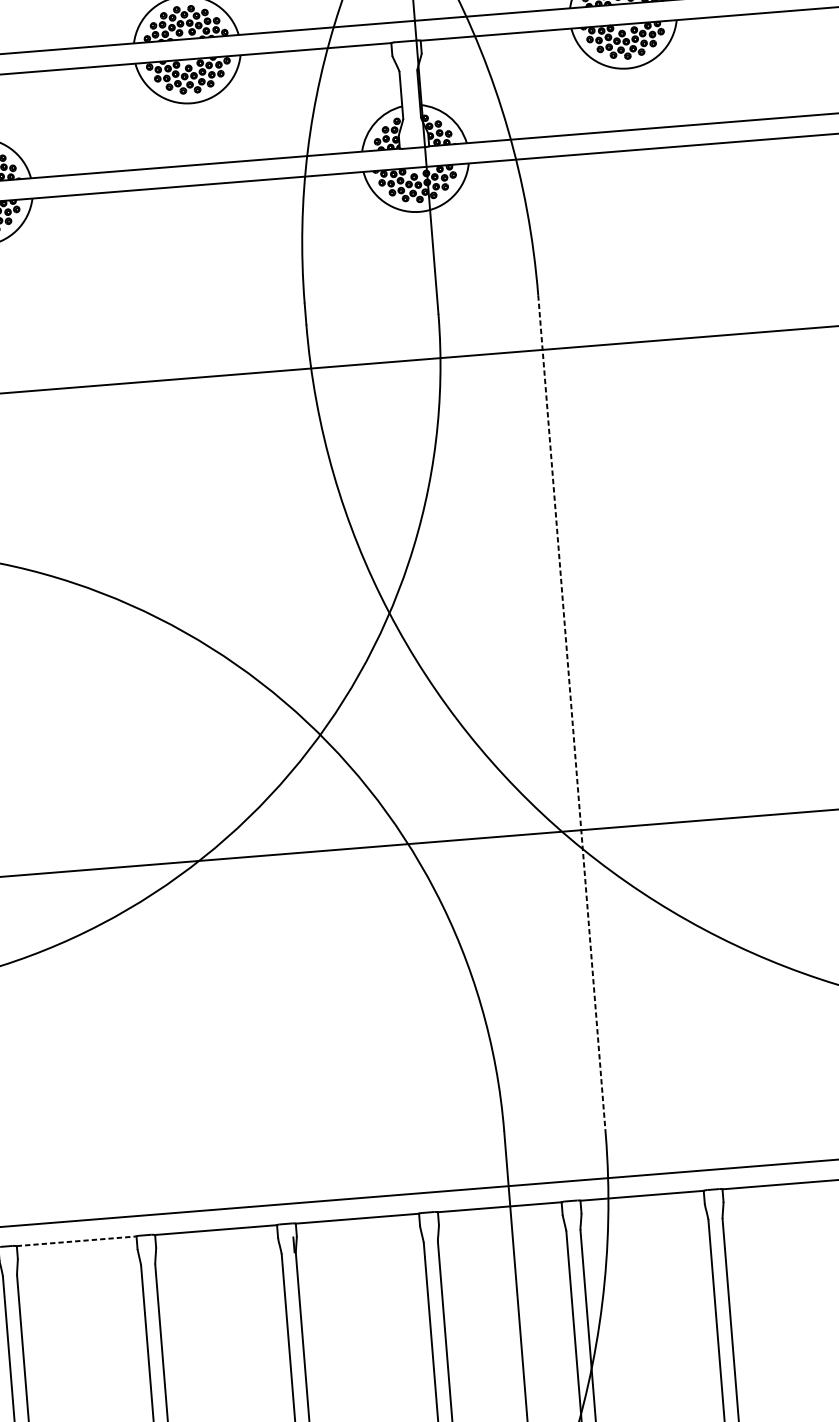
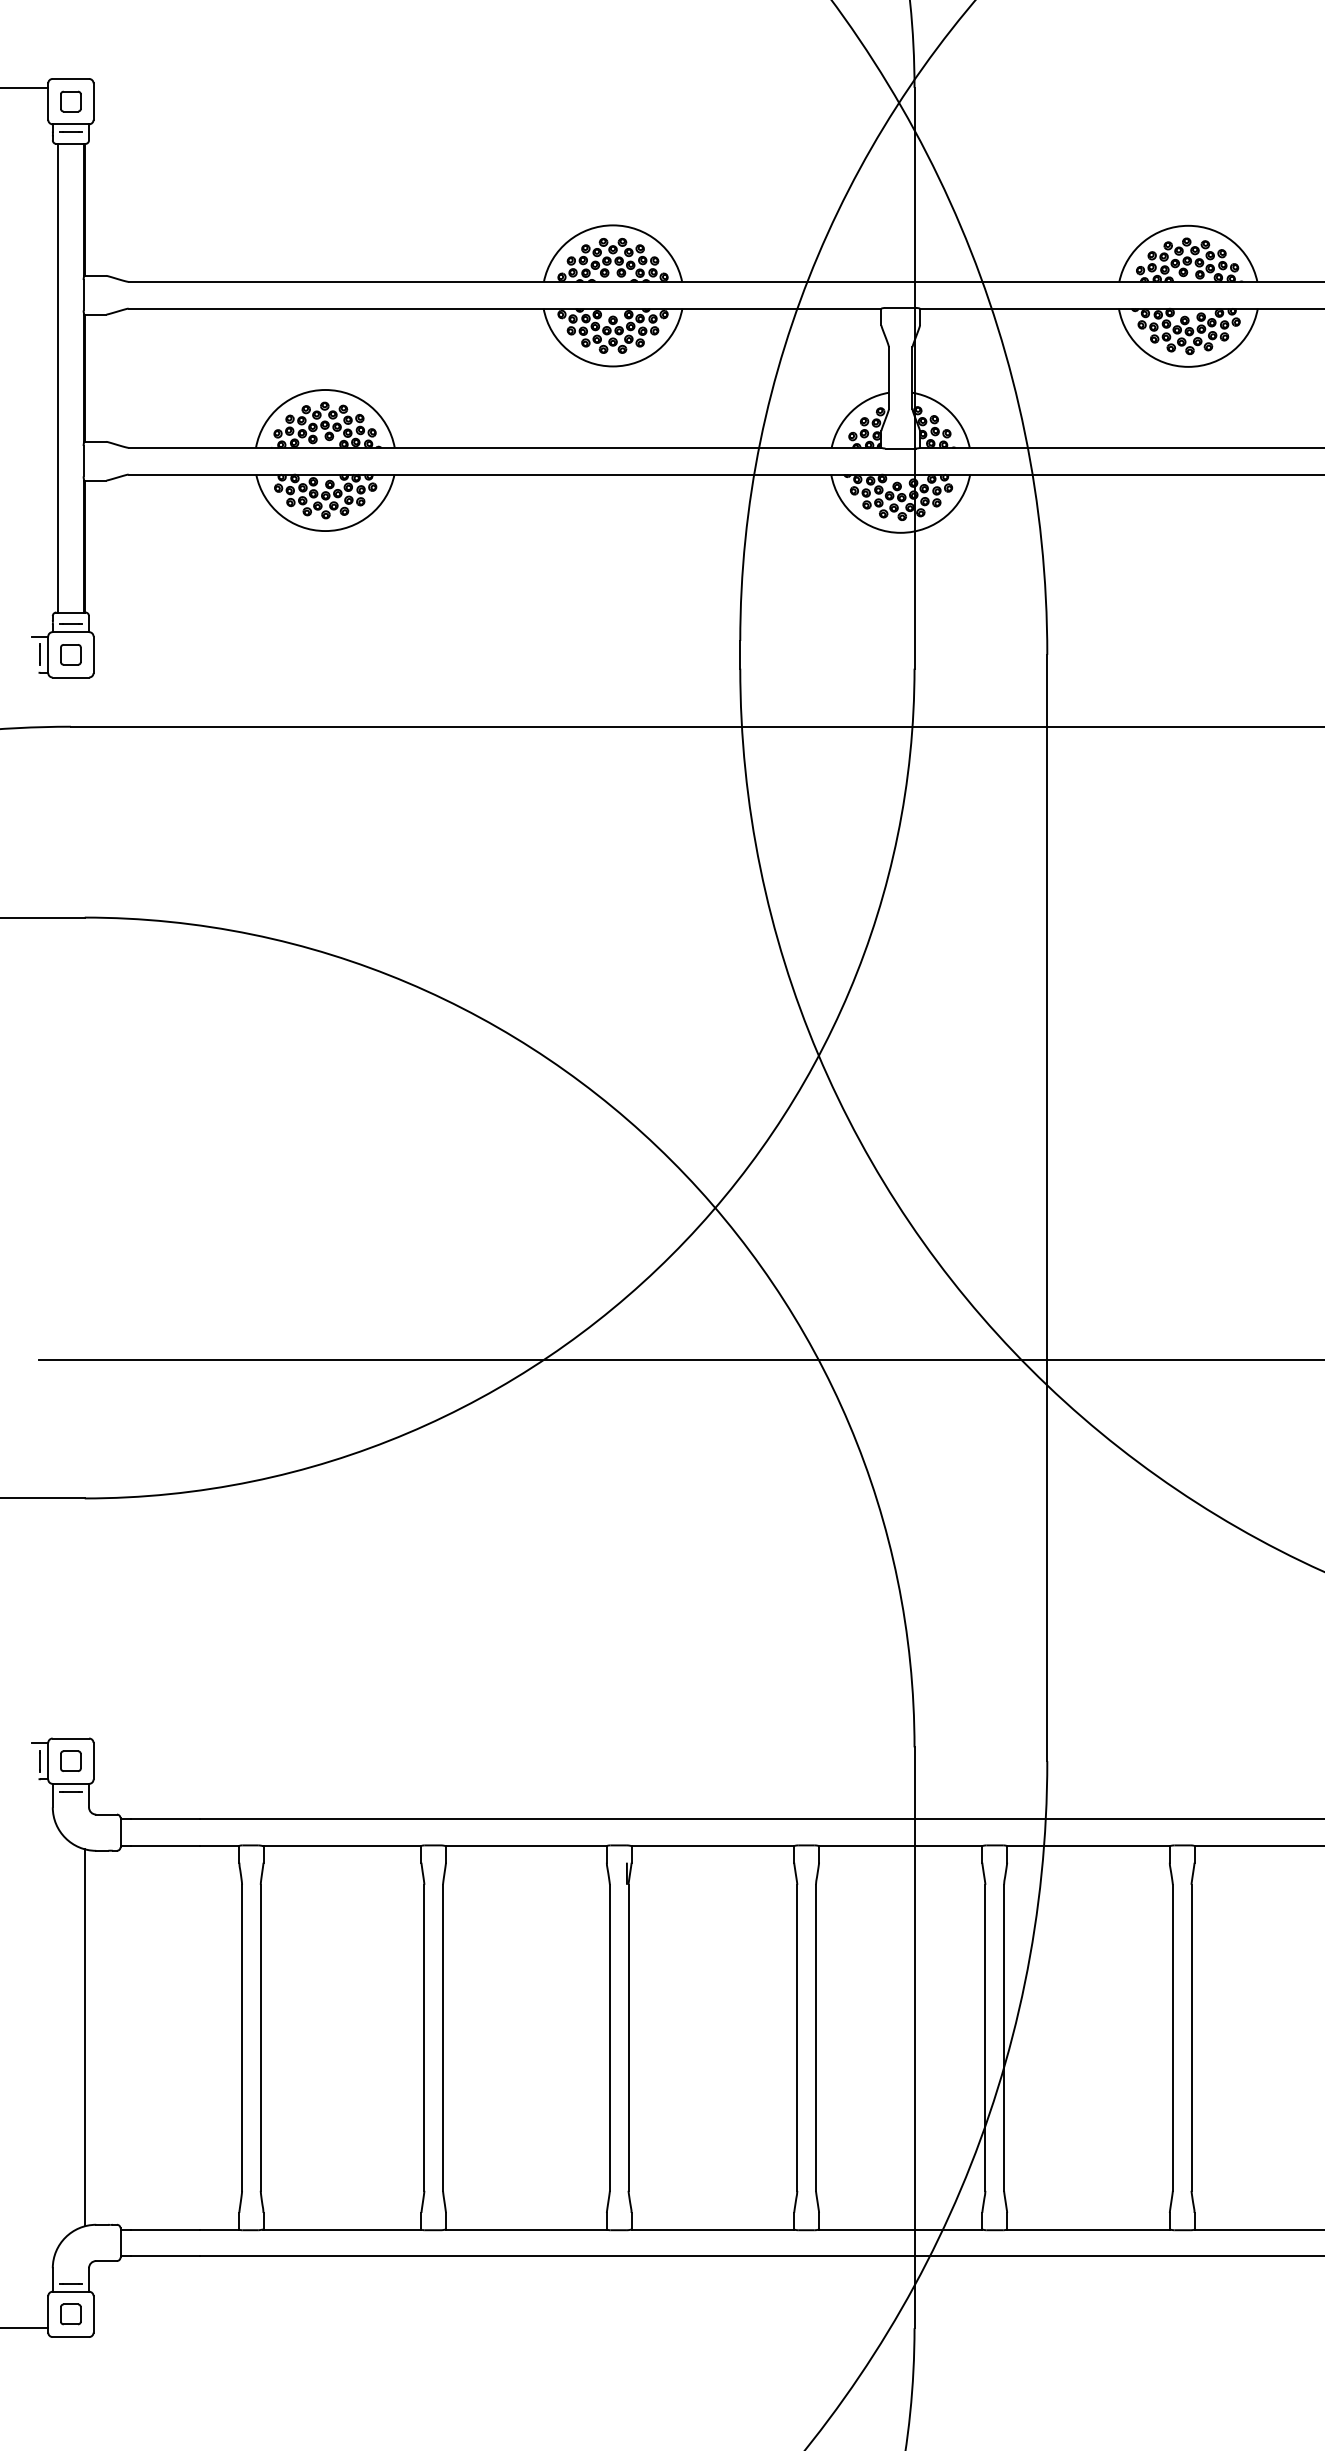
line: (572, 715) -> (1047, 1208), dashed -> solid
line: (76, 1241) -> (342, 1846), dashed -> solid

